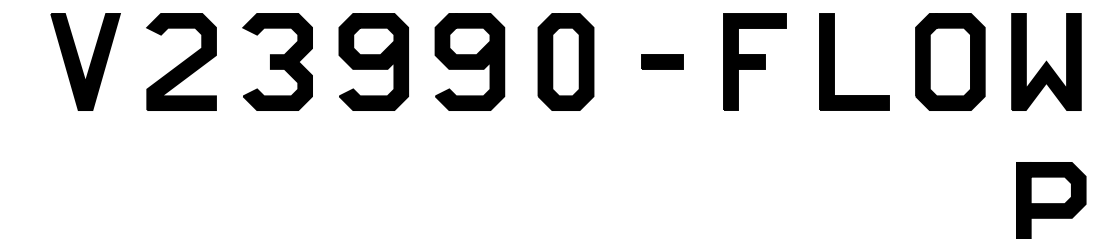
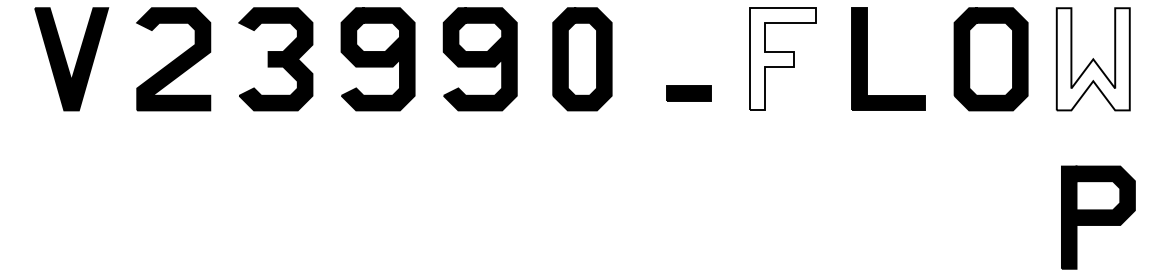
part: (661, 62) -> (688, 93), moved
fill: (754, 62) -> (782, 59), removed
fill: (1045, 62) -> (1092, 59), removed

